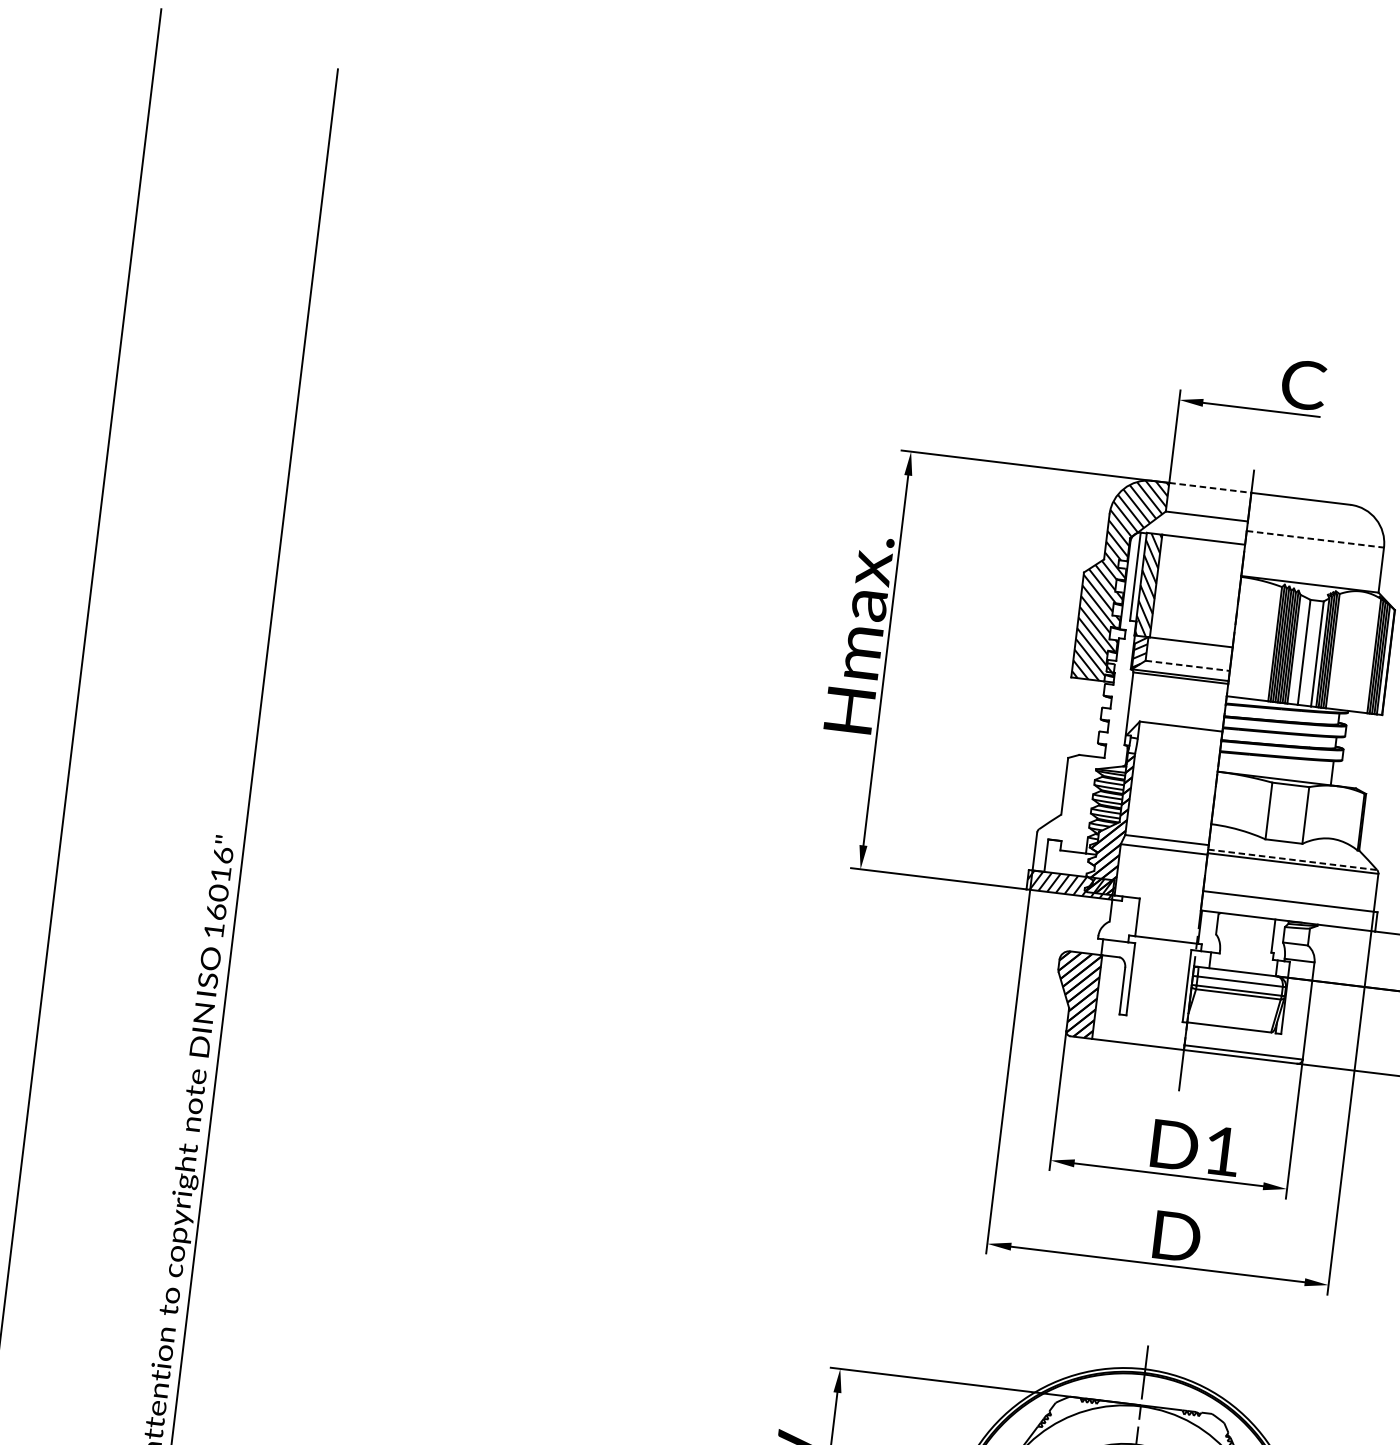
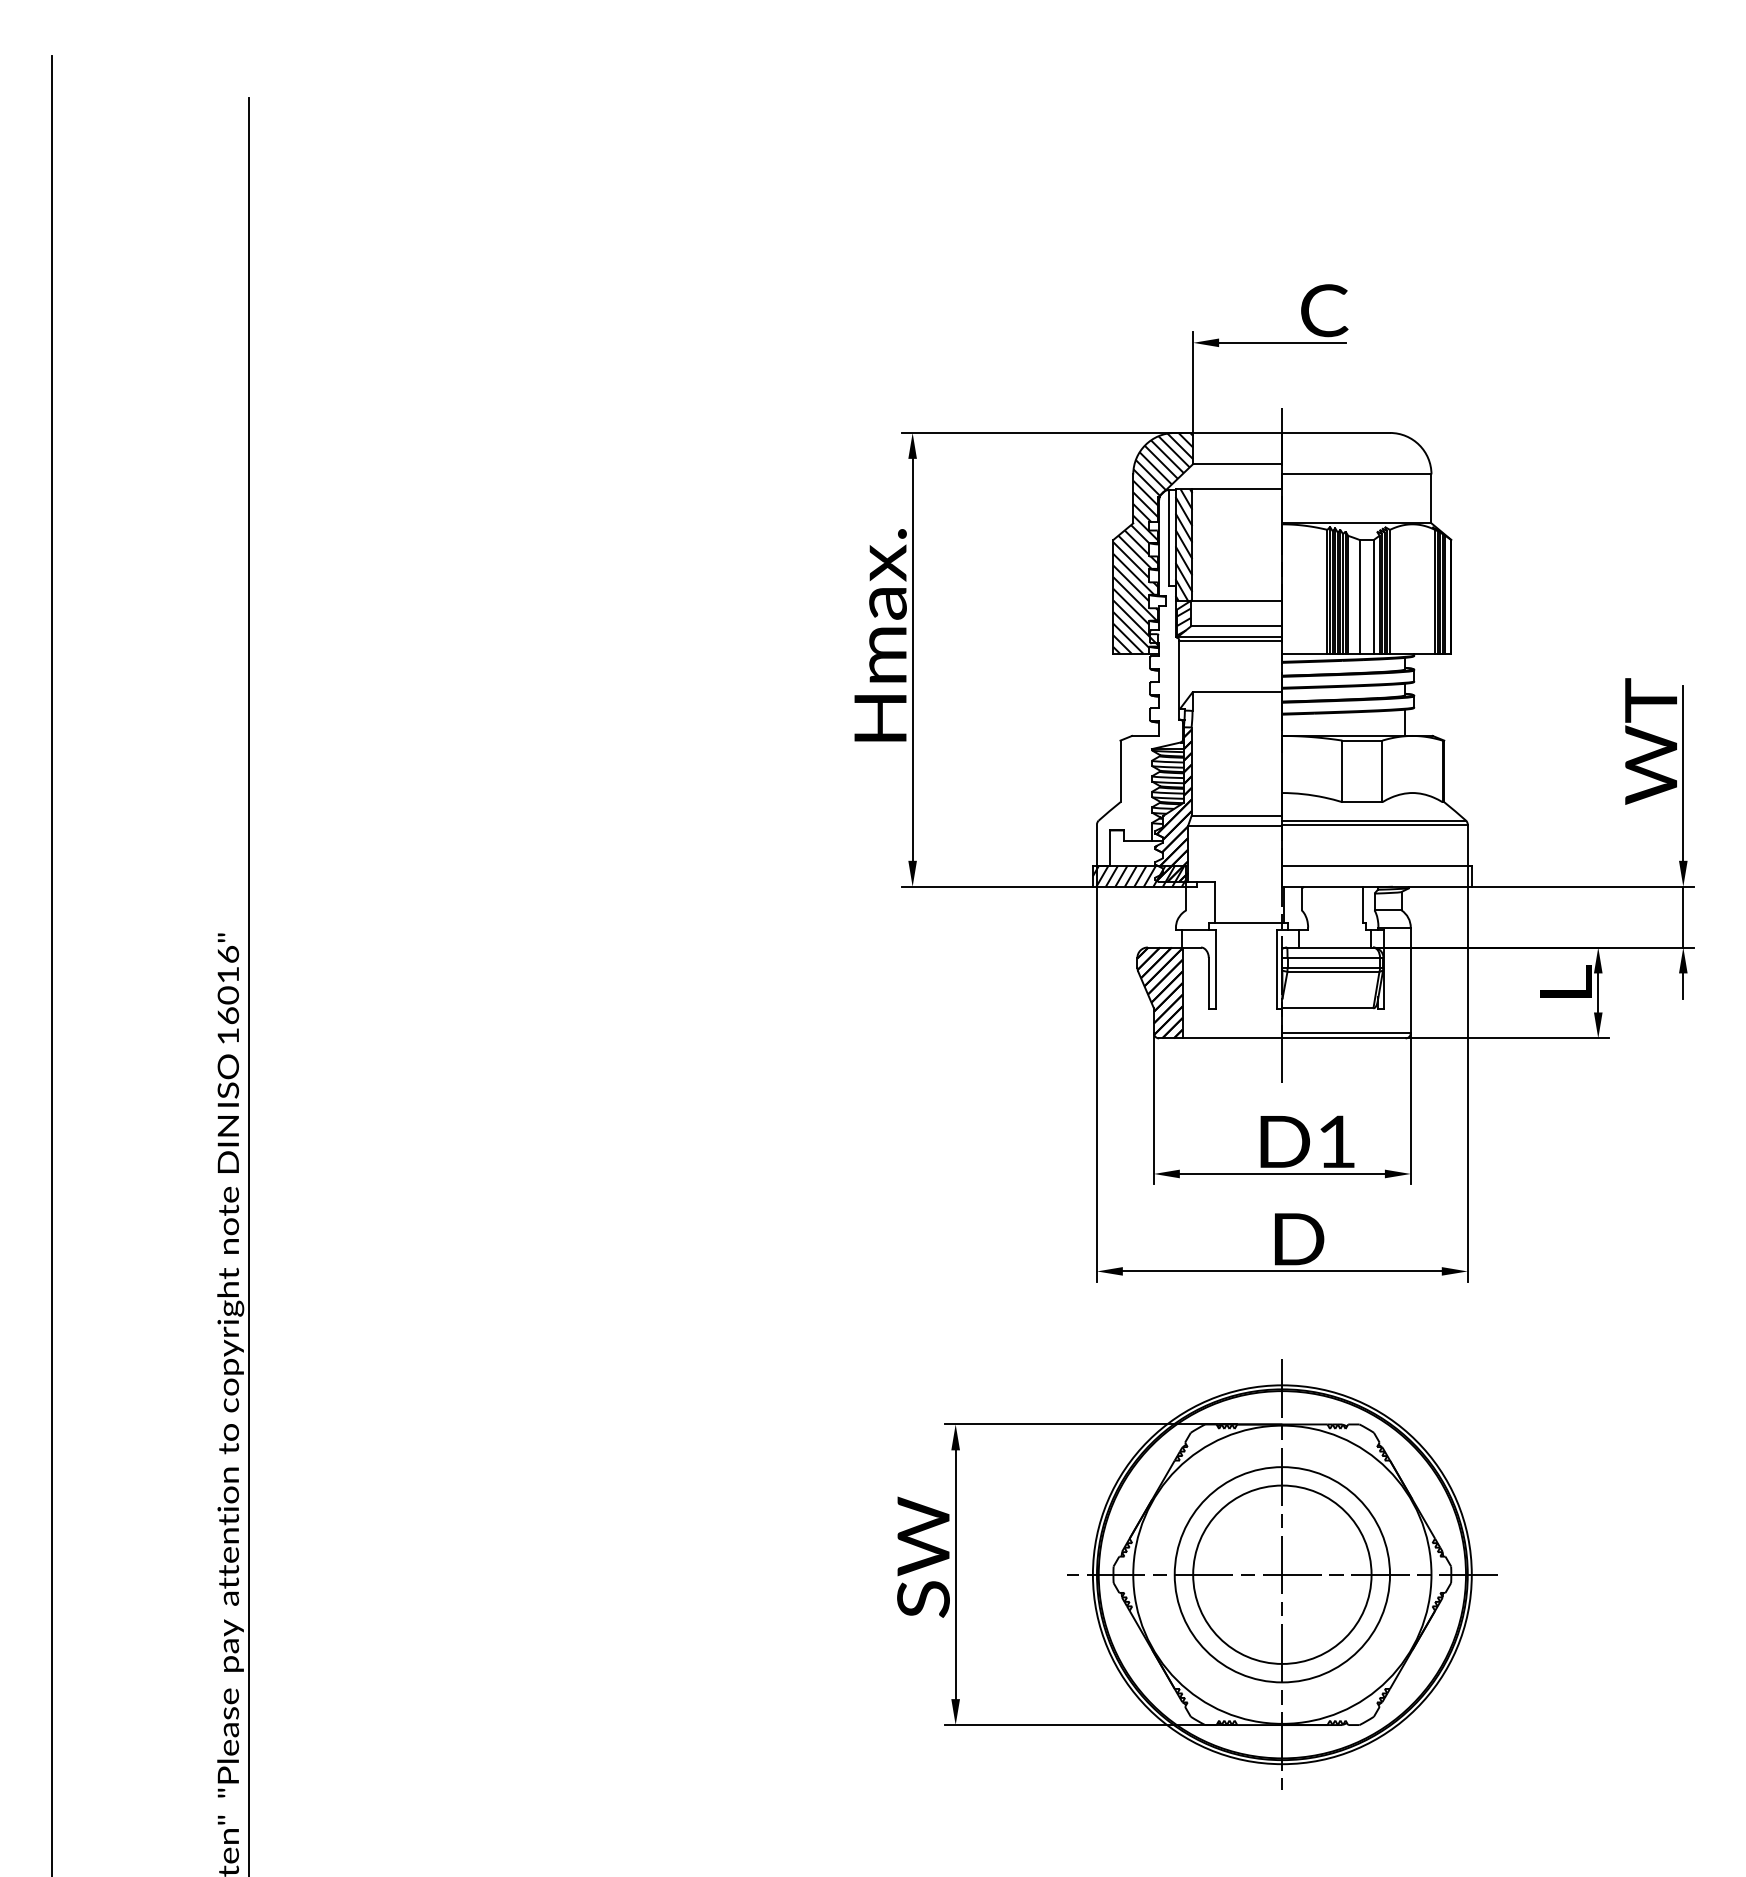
line: (1210, 487) -> (1237, 432), dashed -> solid
line: (1314, 539) -> (1356, 474), dashed -> solid
line: (1187, 665) -> (1236, 626), dashed -> solid
line: (1293, 859) -> (1374, 820), dashed -> solid

